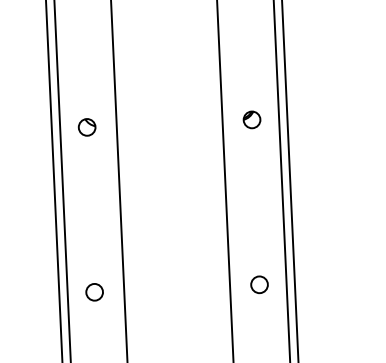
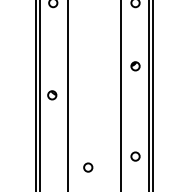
part: (252, 120) -> (135, 66), moved
part: (87, 127) -> (52, 95), moved
circle: (259, 284) -> (135, 156), moved
circle: (95, 292) -> (88, 167), moved

